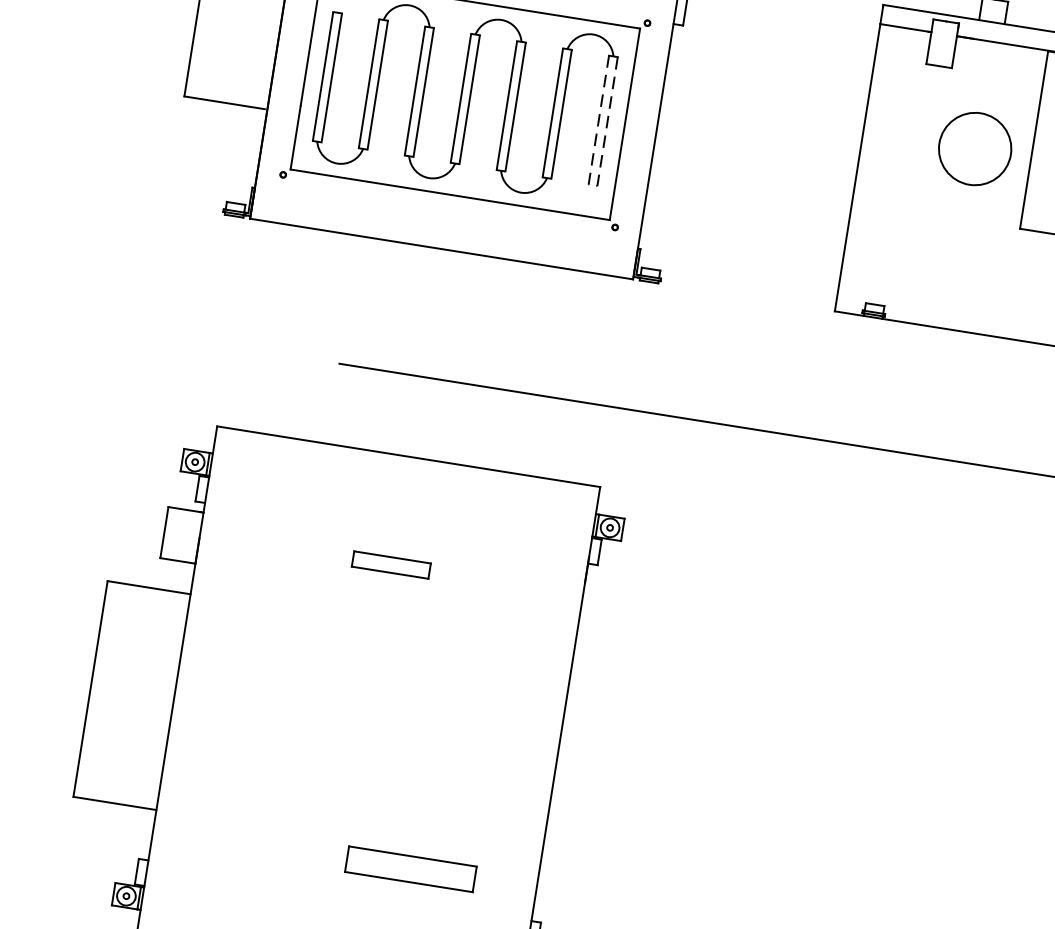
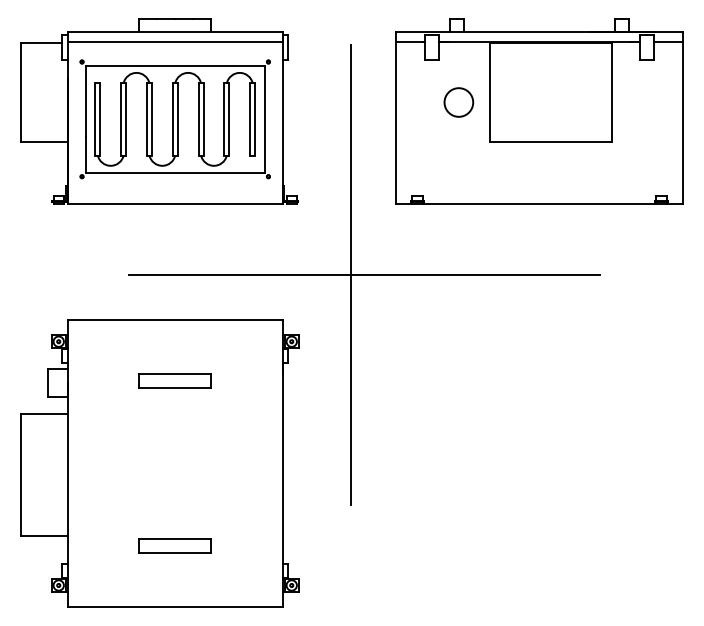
circle: (974, 148) -> (458, 102), size x0.71
line: (592, 185) -> (252, 155), dashed -> solid
line: (733, 426) -> (350, 275), added
part: (390, 563) -> (174, 380), size x1.67
part: (409, 868) -> (174, 545), moved

